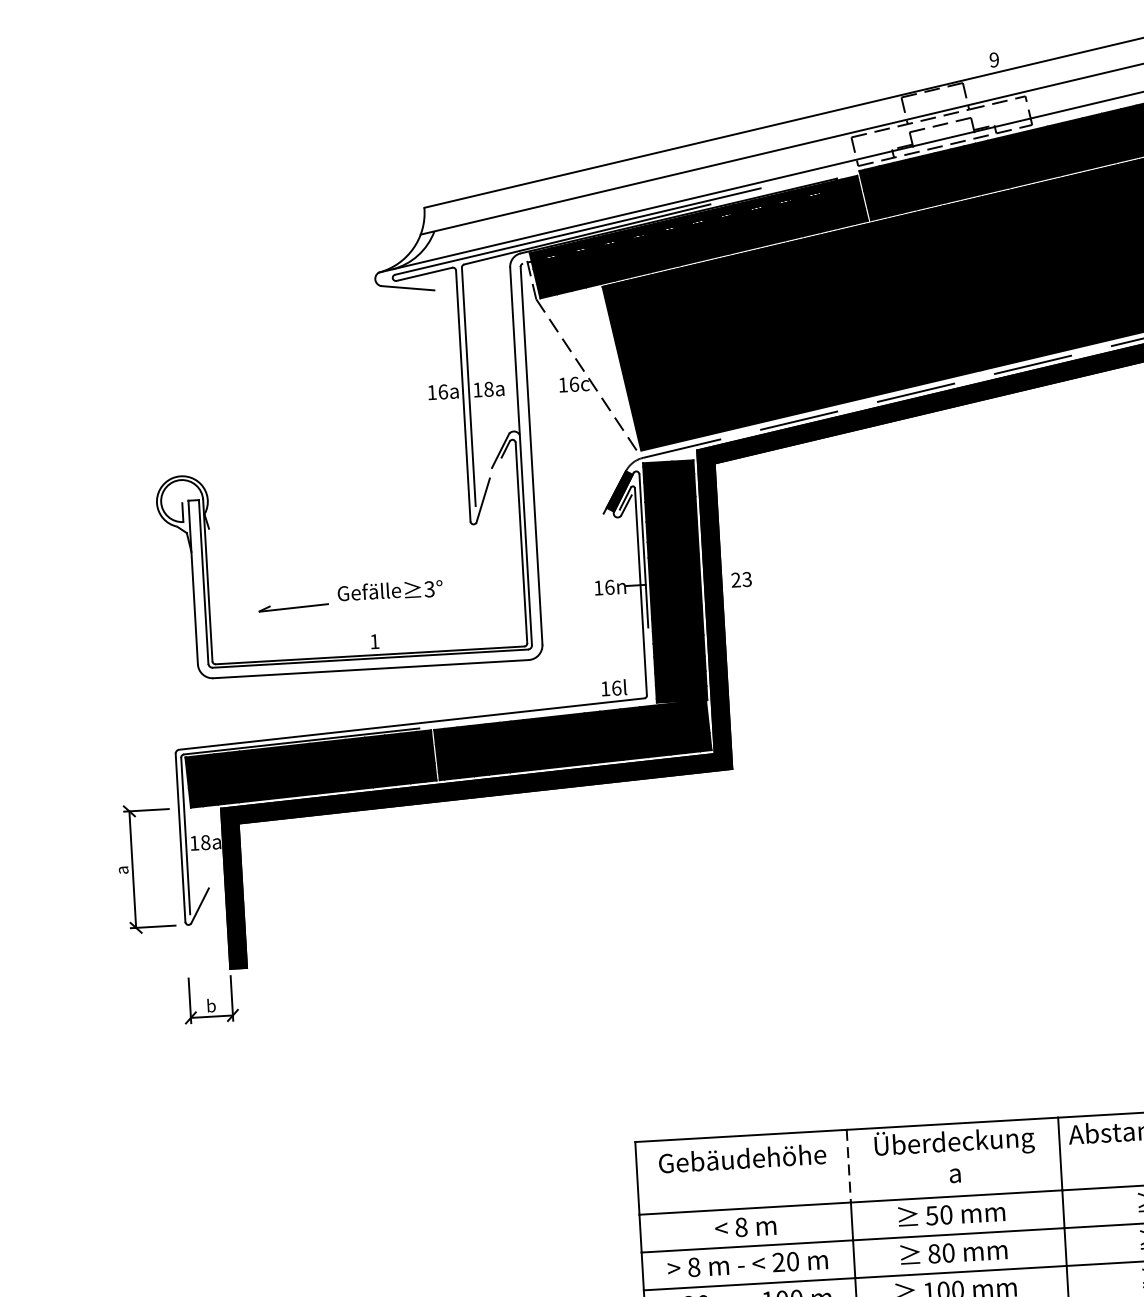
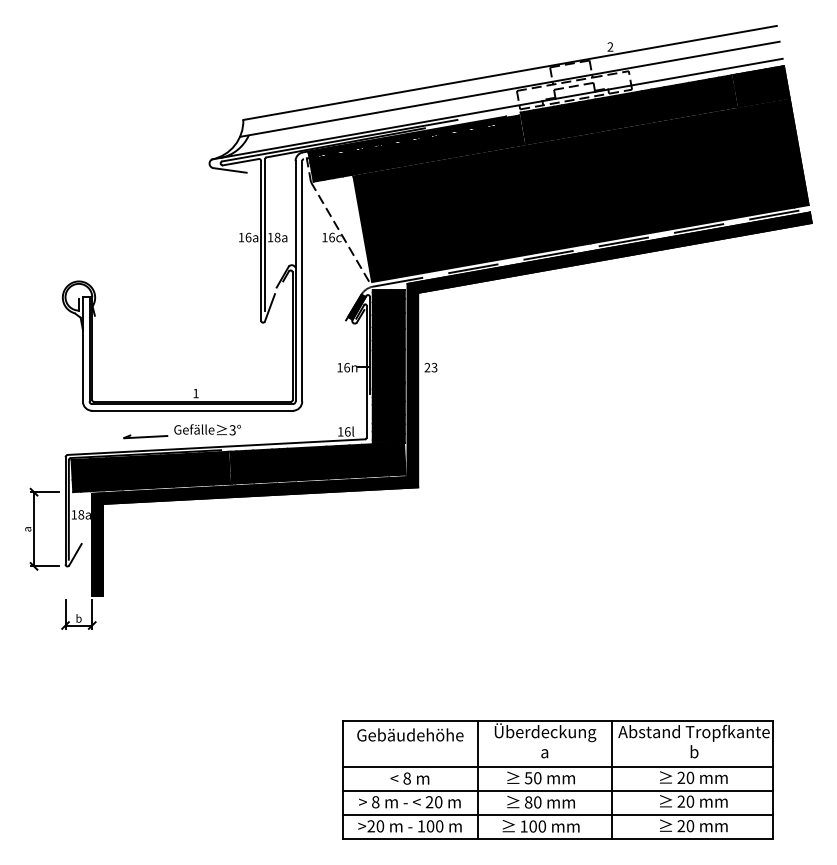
text: (994, 60) -> (610, 47), 9 -> 2
part: (349, 595) -> (181, 431), moved
line: (848, 1167) -> (477, 744), dashed -> solid

